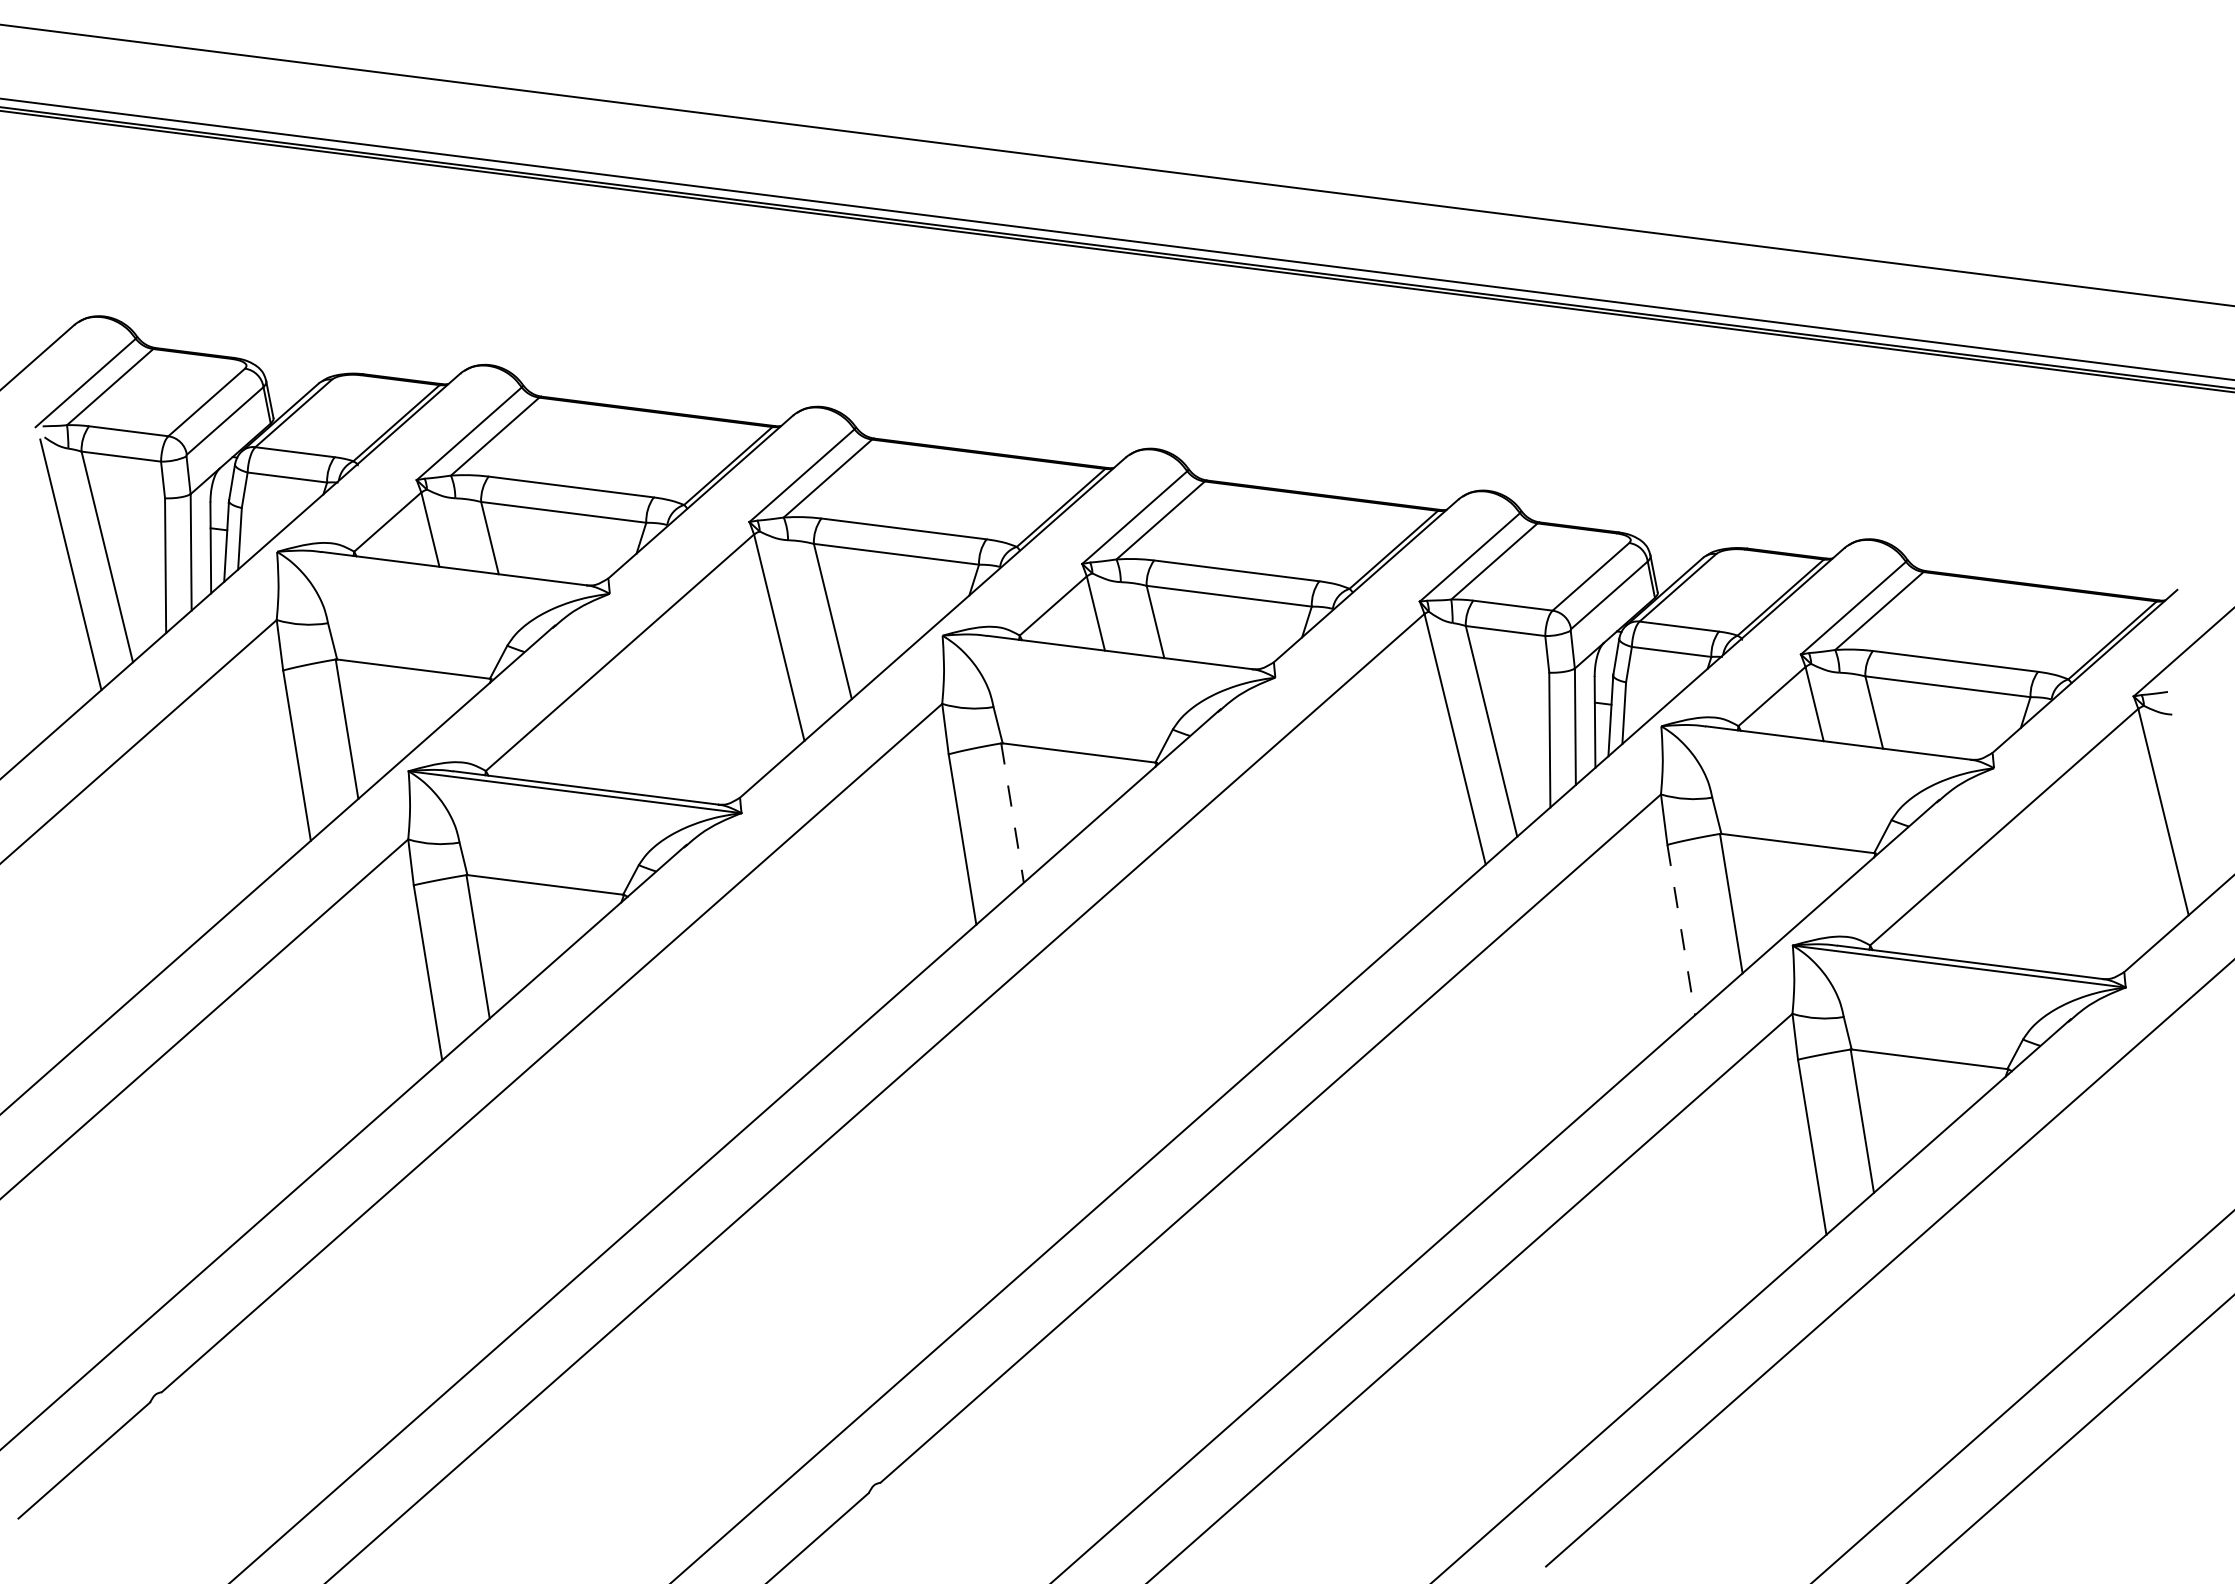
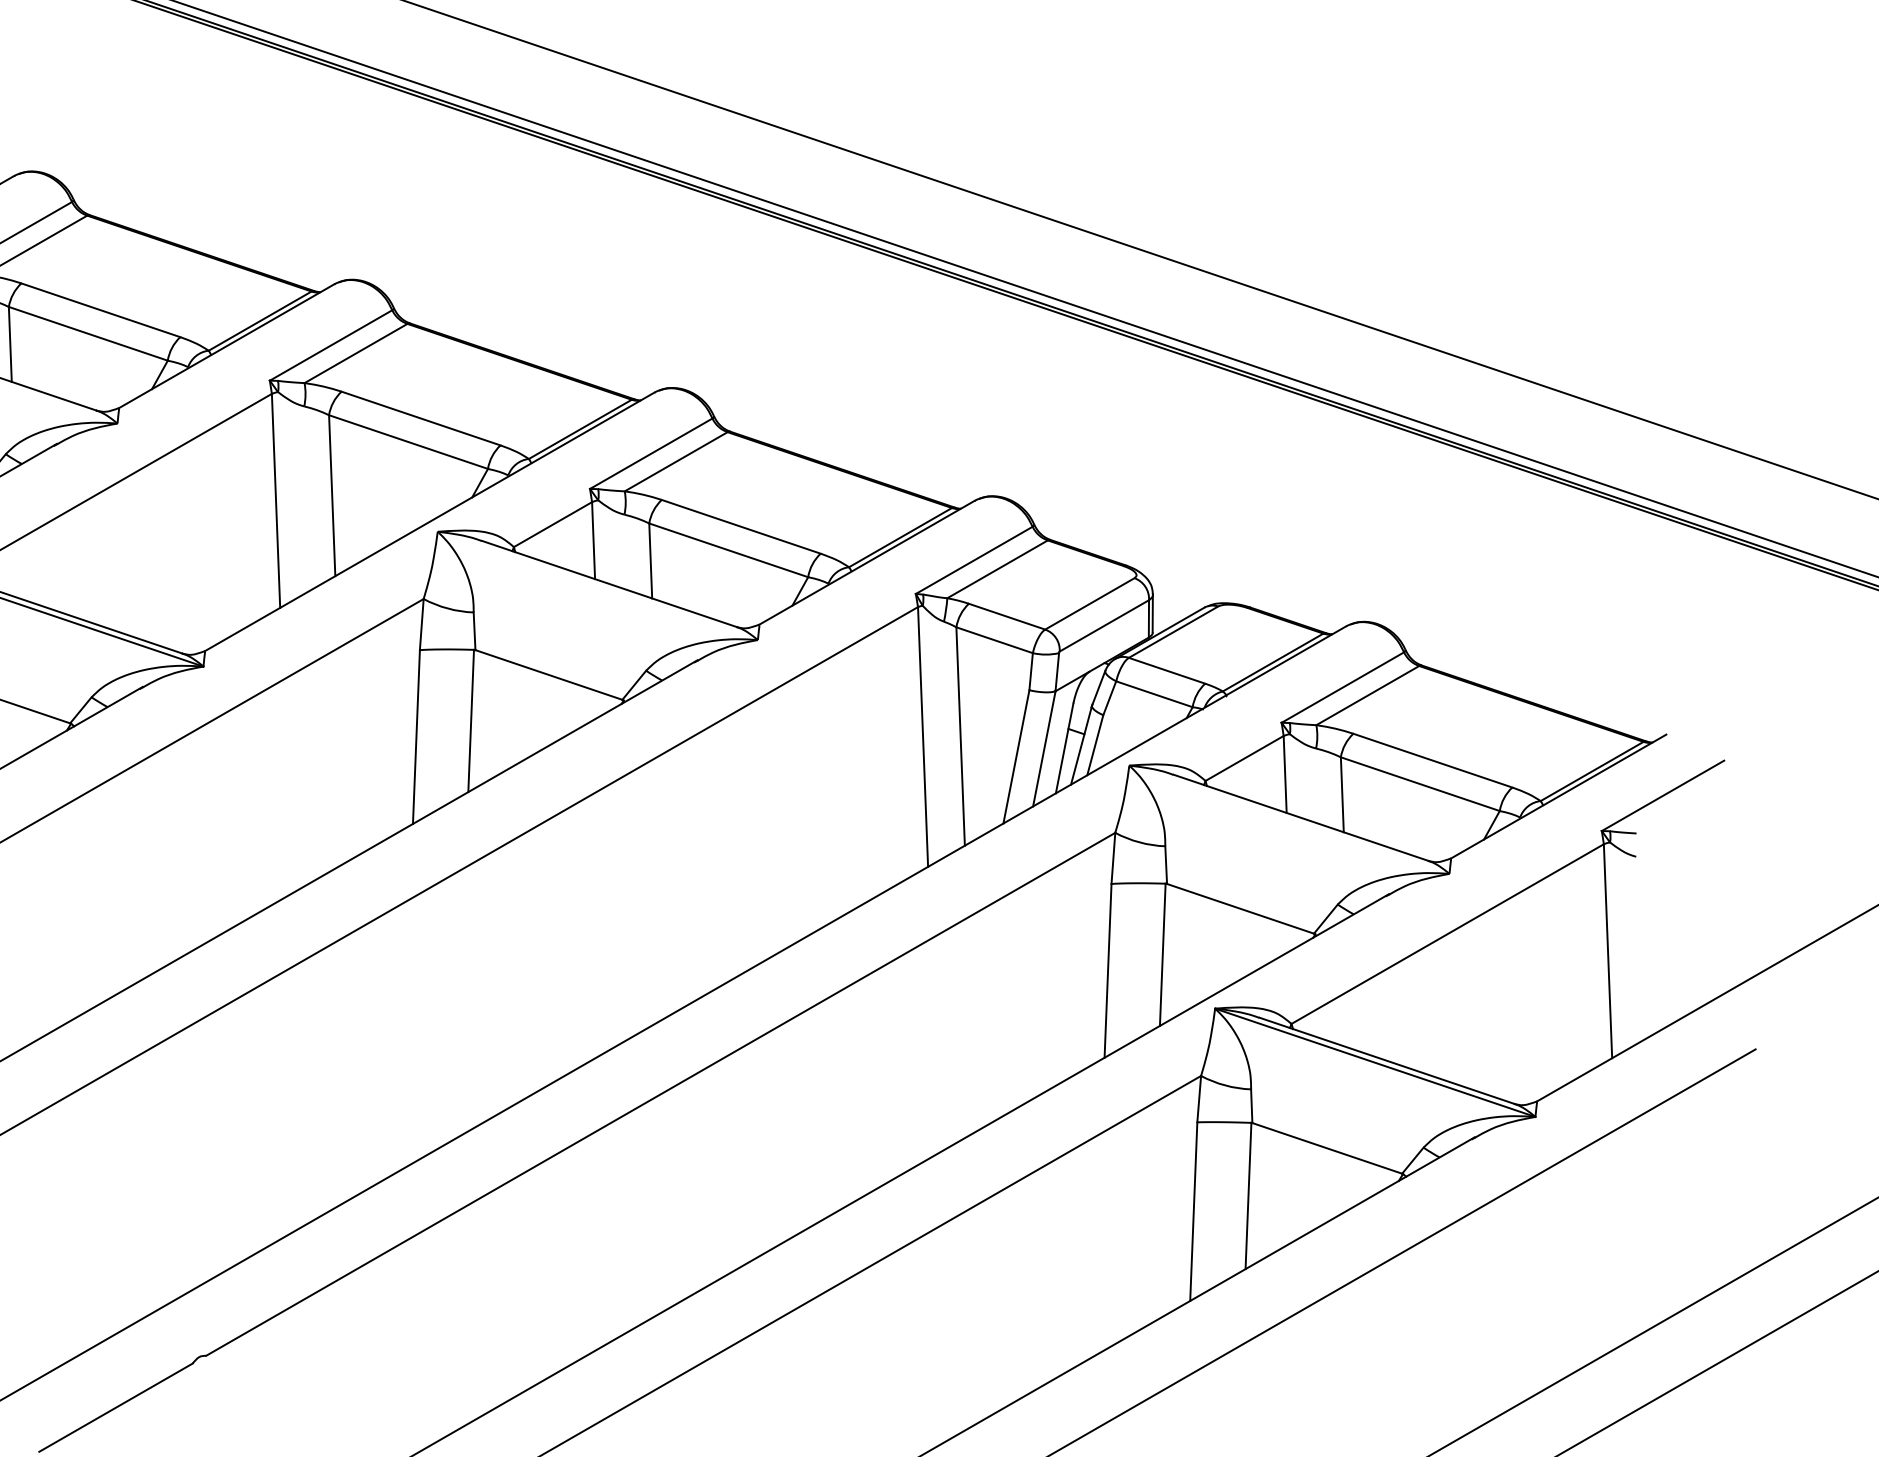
line: (1012, 813) -> (471, 721), dashed -> solid
line: (1681, 930) -> (1108, 971), dashed -> solid

